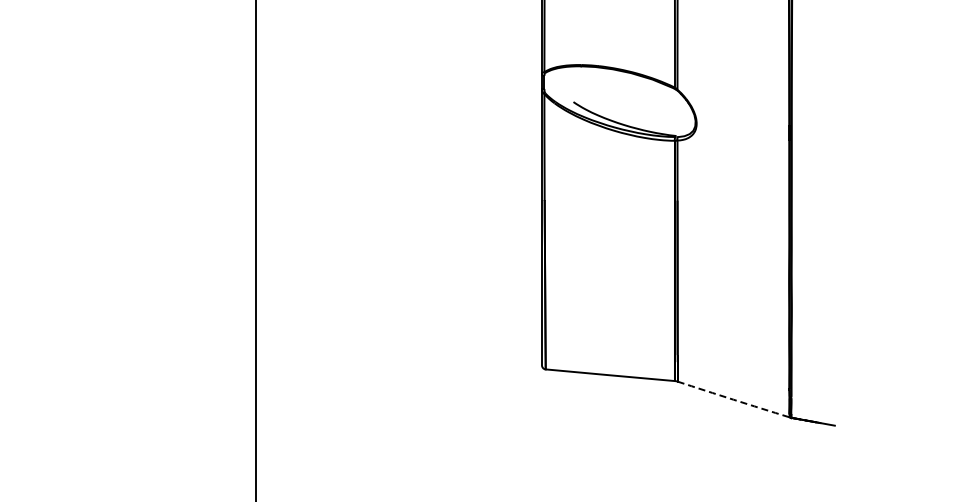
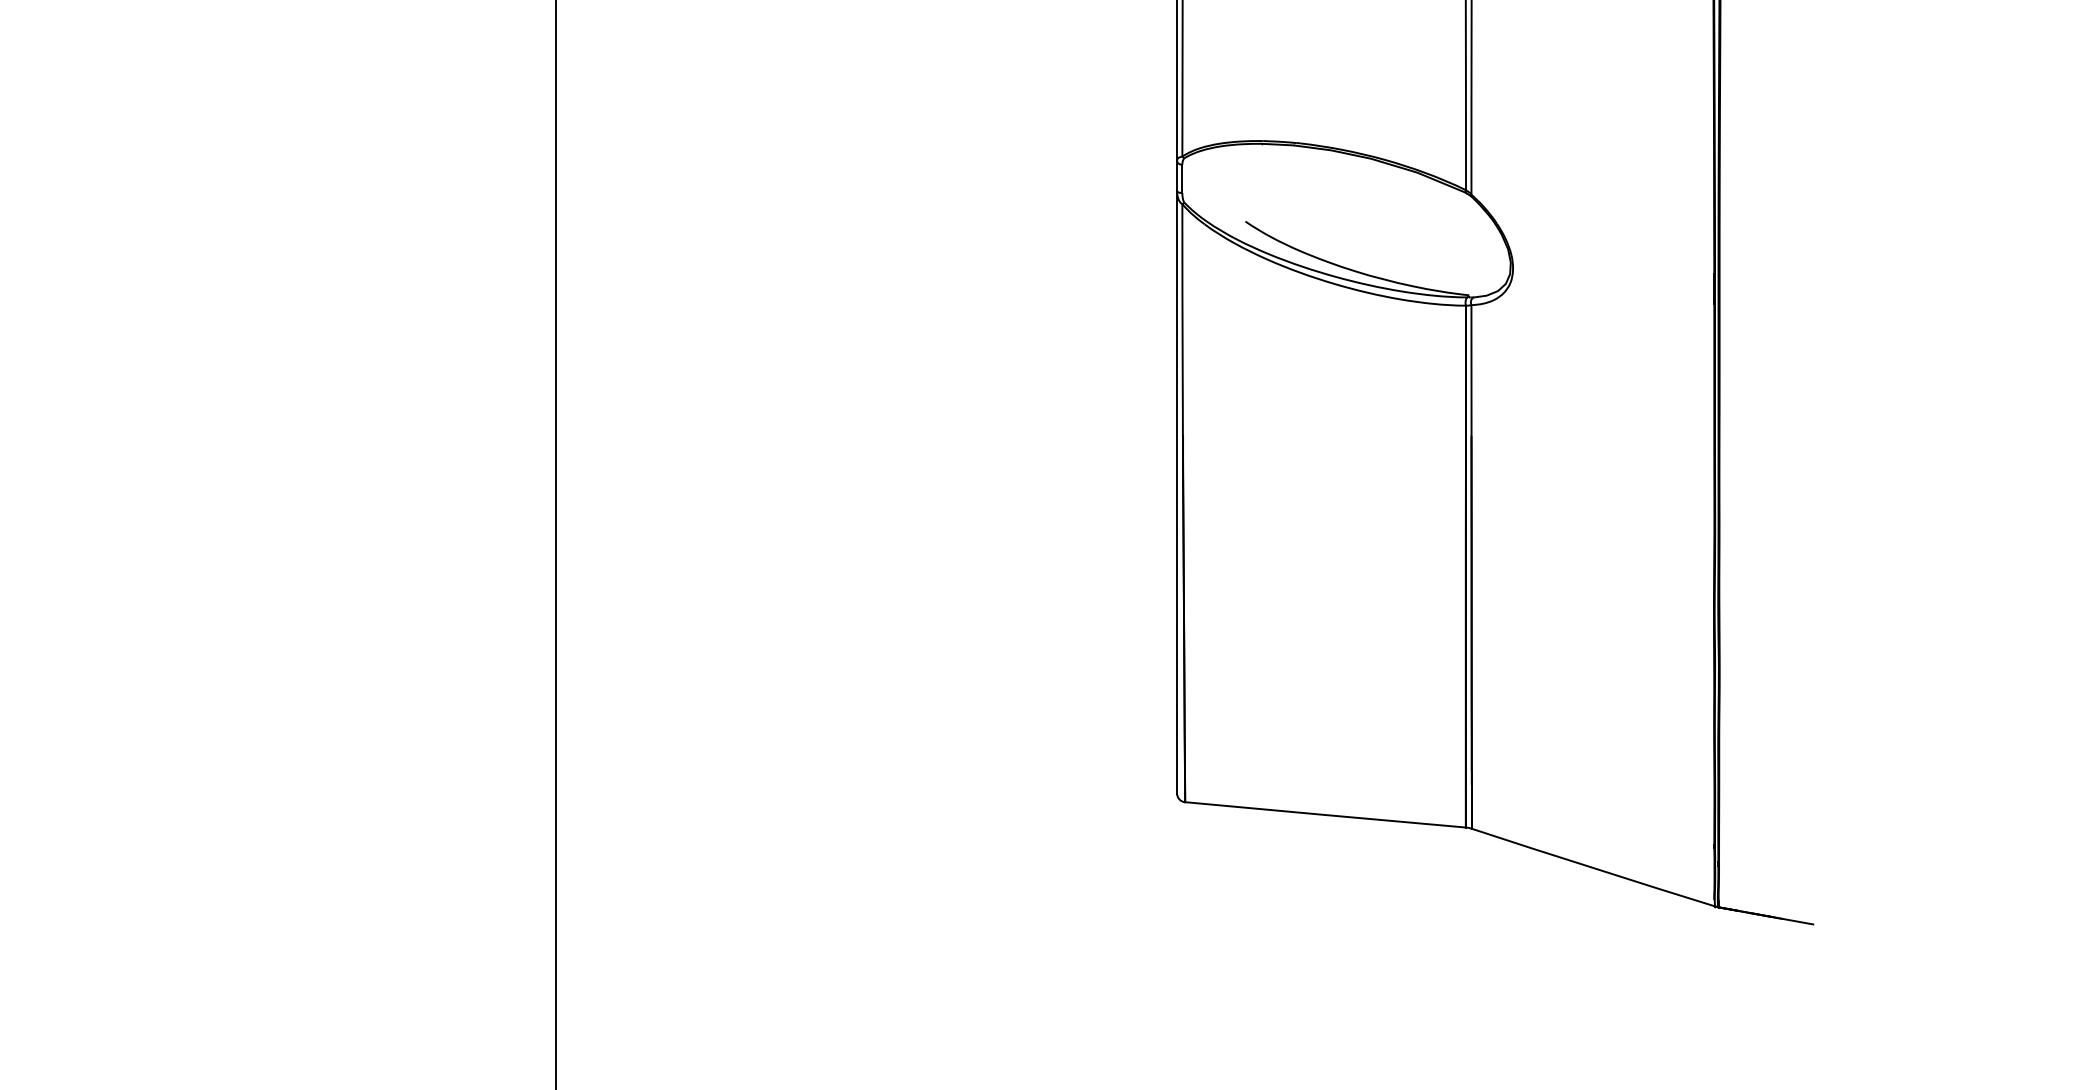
arc: (733, 399) -> (1593, 867), dashed -> solid

